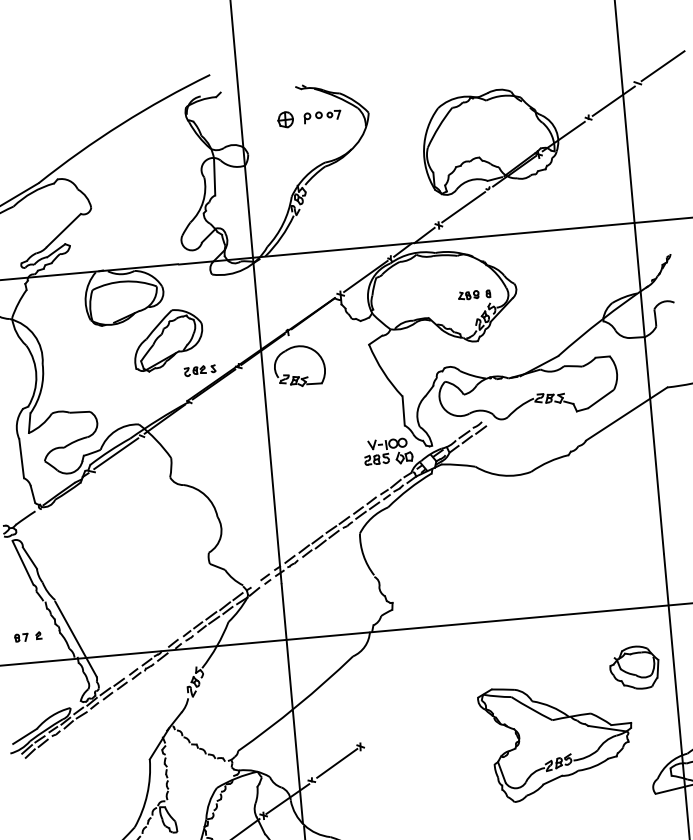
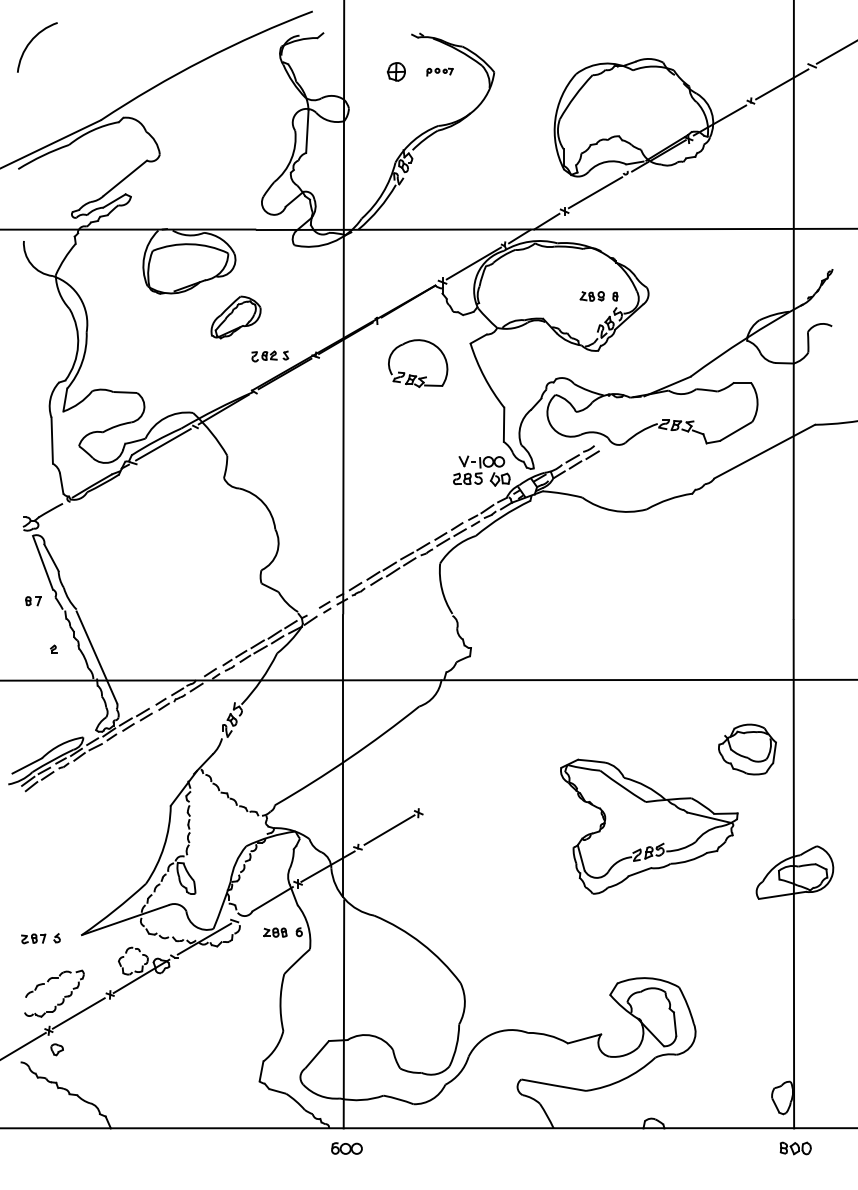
part: (322, 116) -> (439, 71), size x0.6
part: (167, 340) -> (235, 317), size x0.6
part: (299, 376) -> (416, 375), moved
part: (21, 638) -> (33, 601), moved

